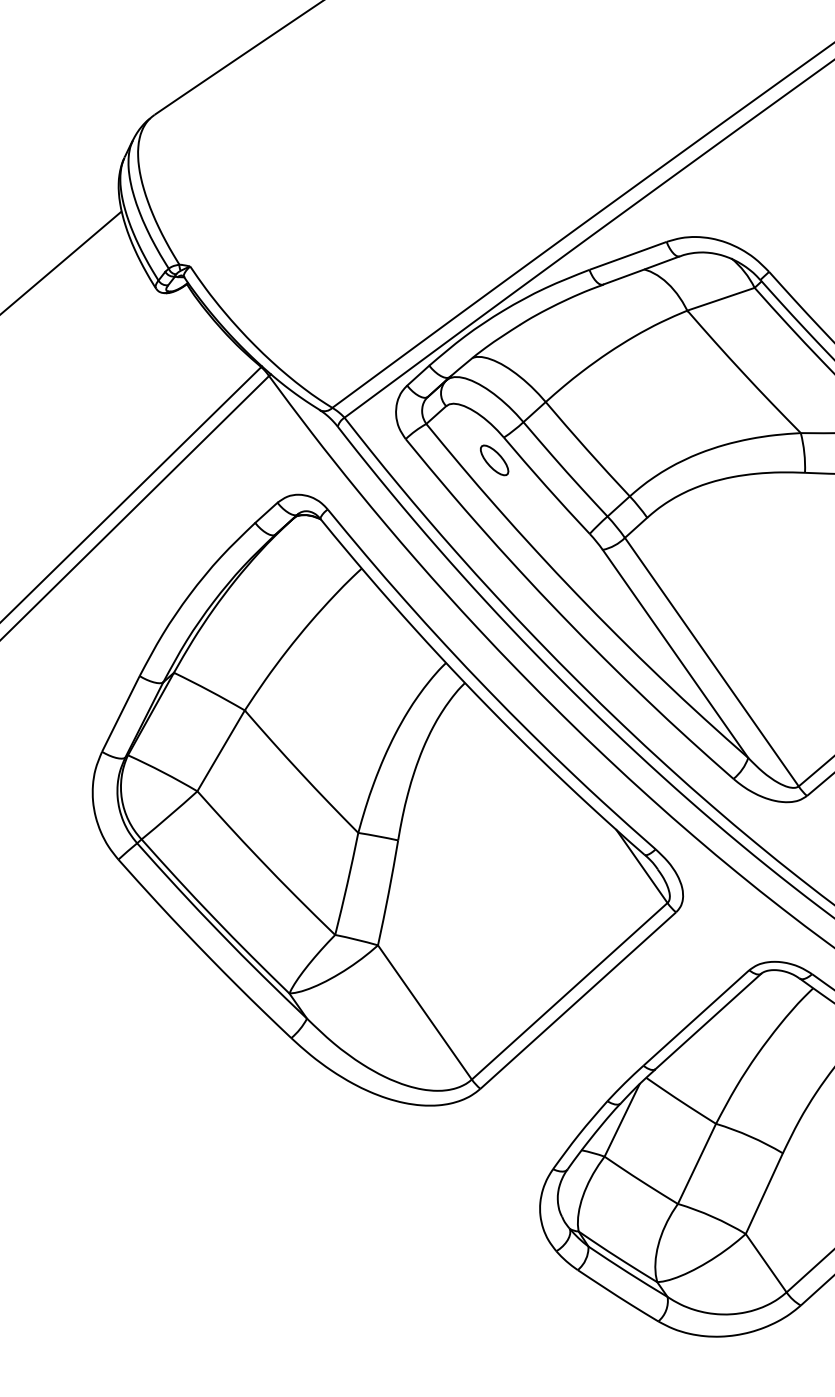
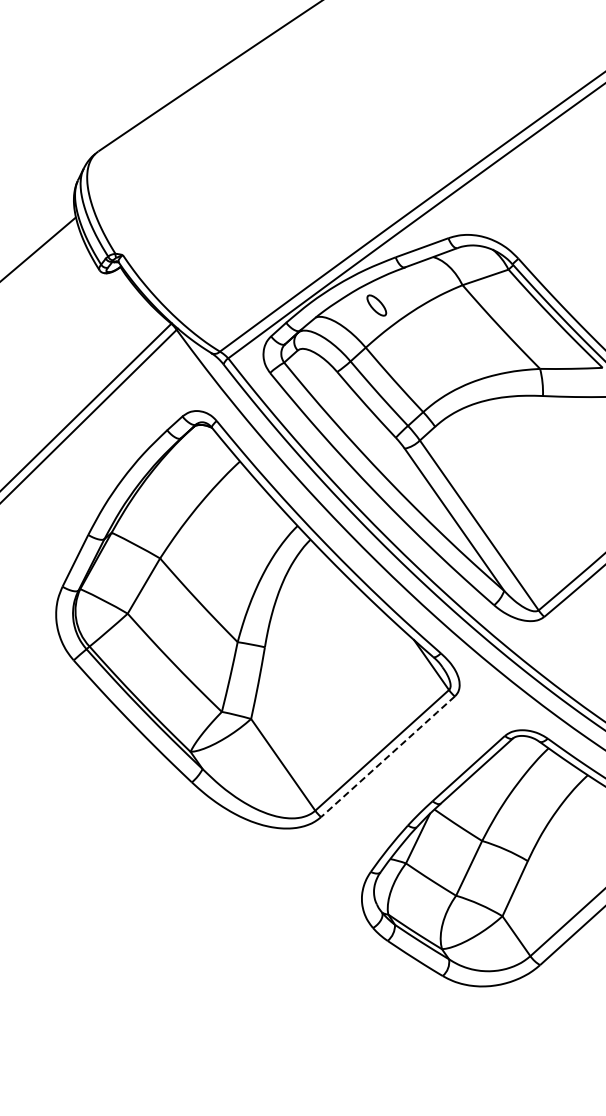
part: (494, 460) -> (376, 305), moved
line: (577, 1000) -> (387, 756), solid -> dashed

